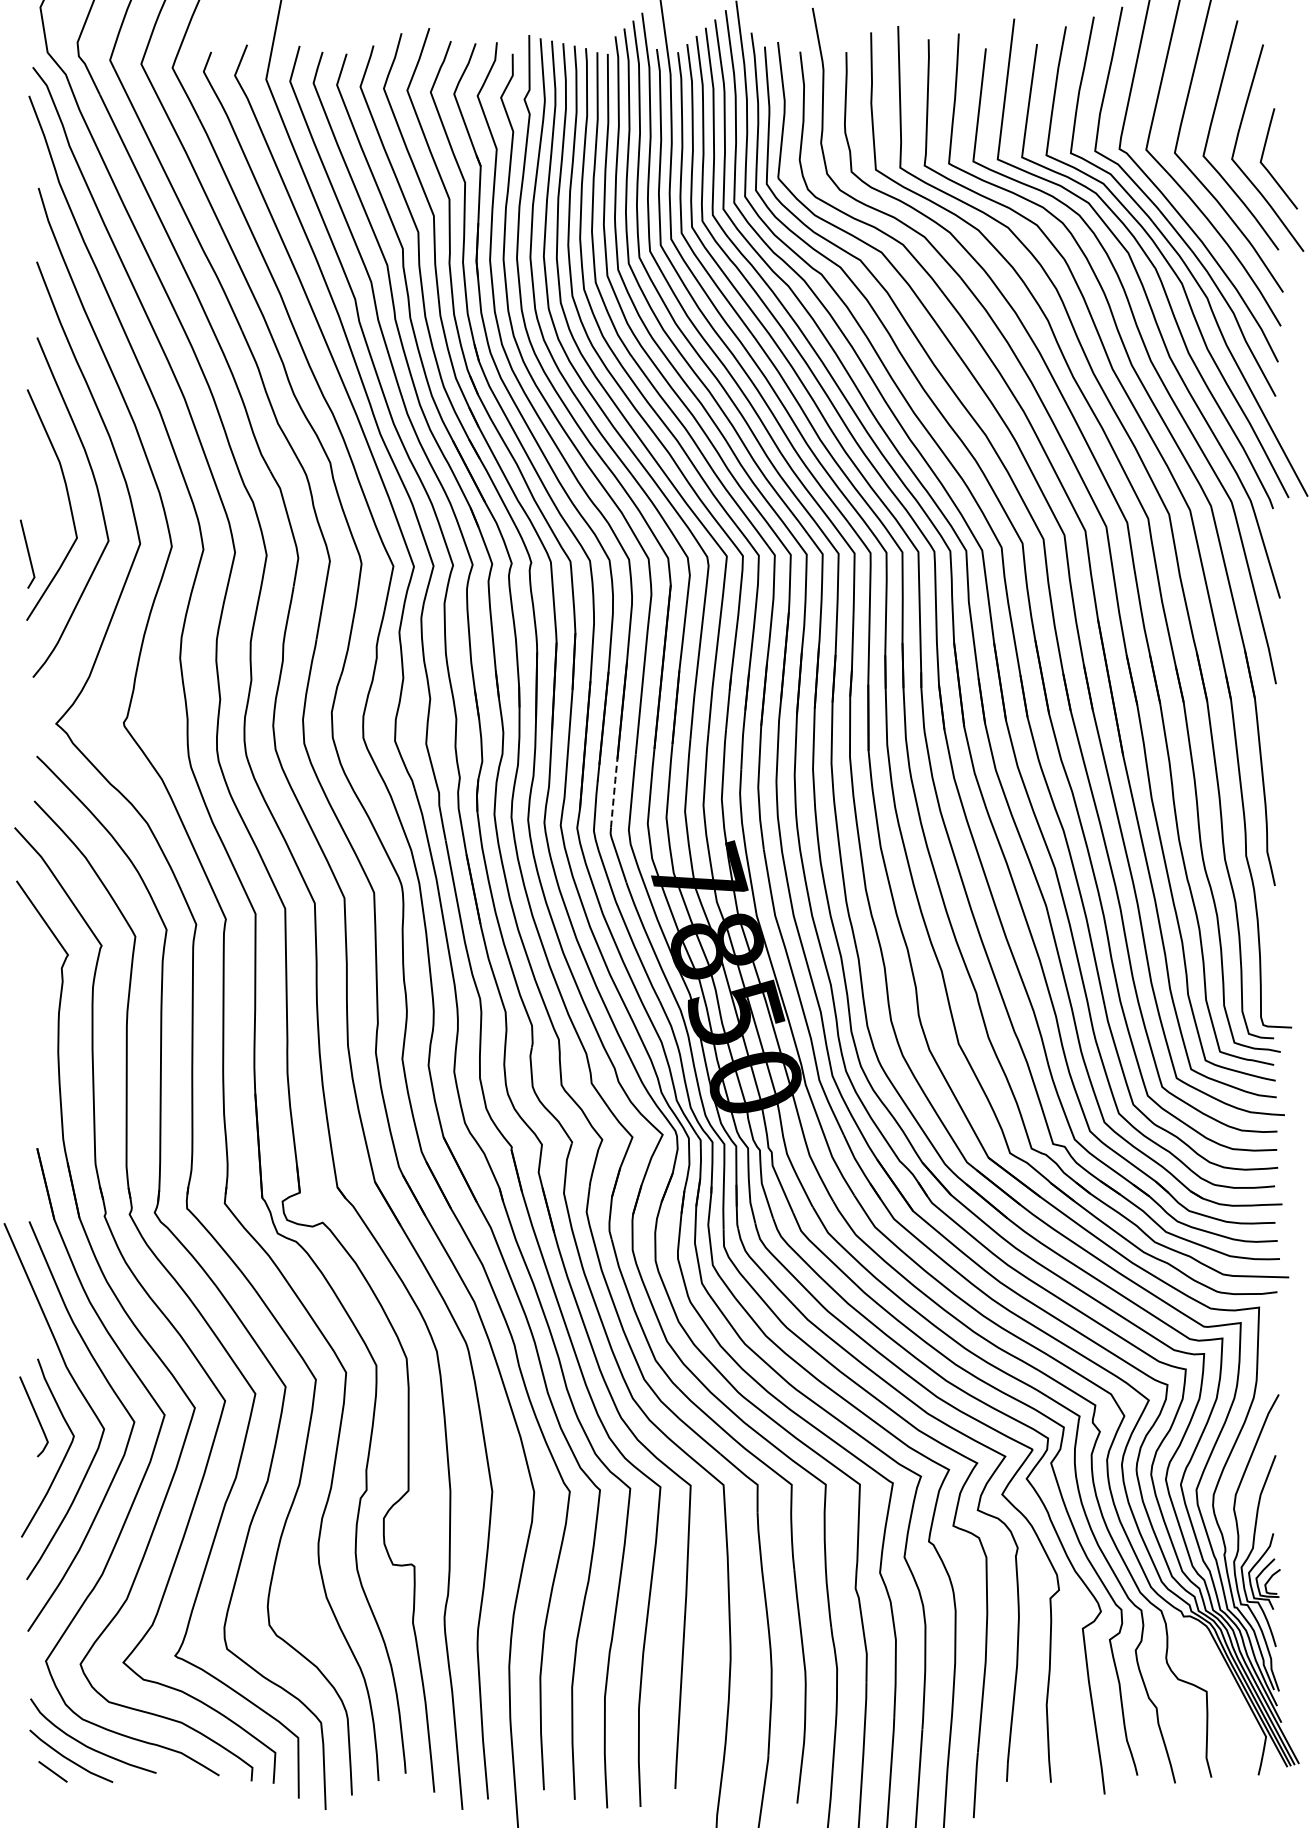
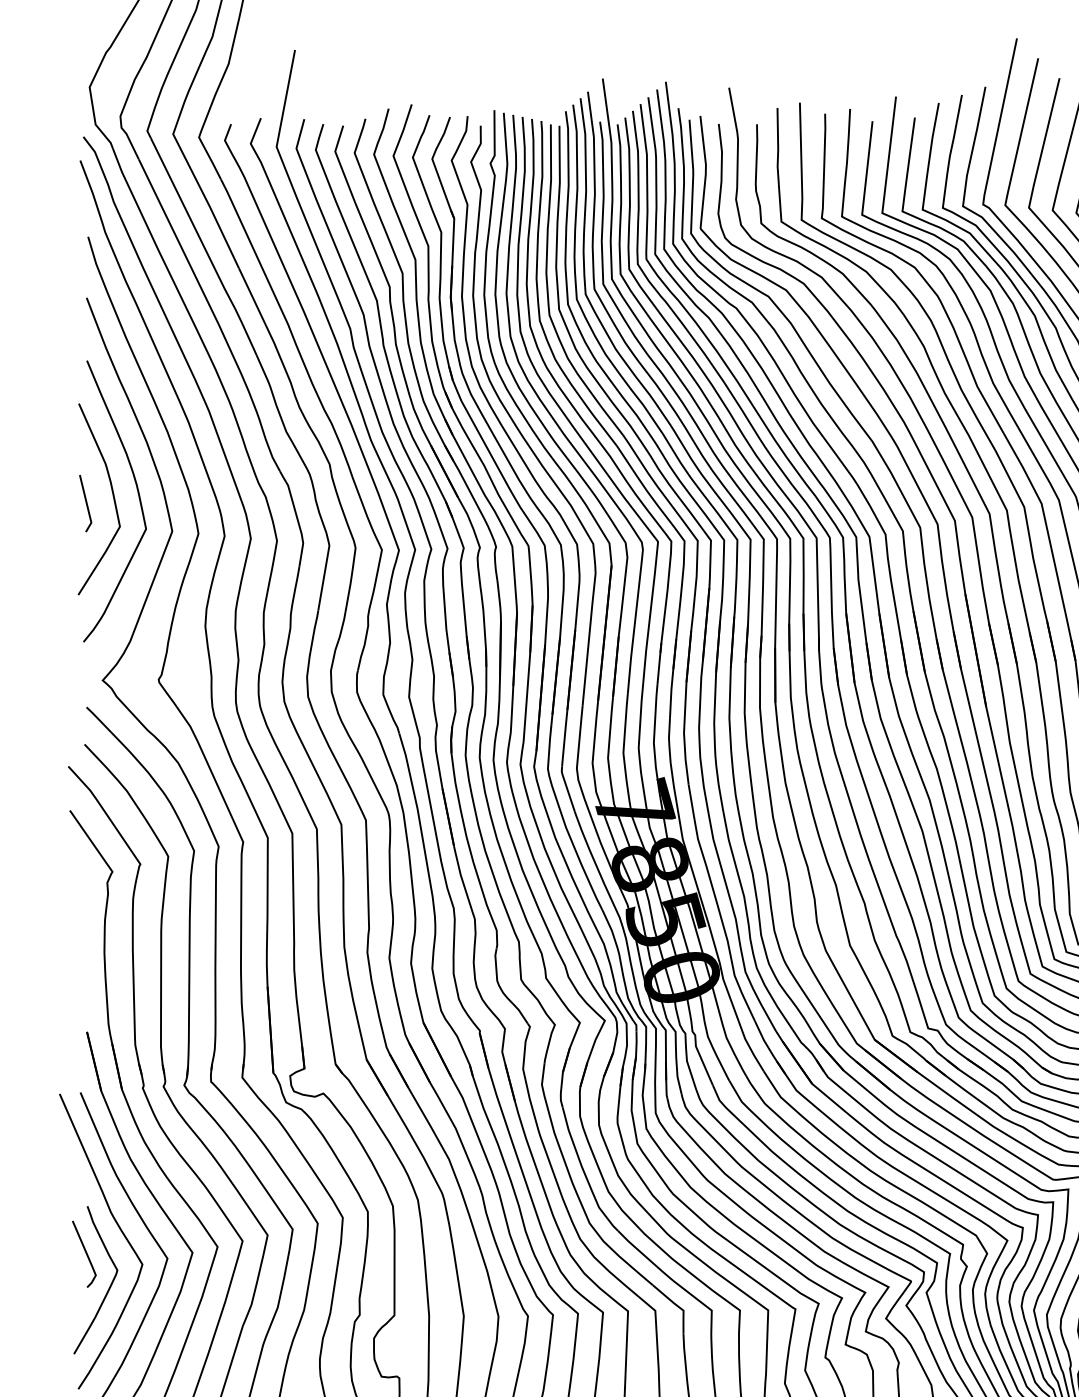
line: (27, 553) -> (85, 503), moved
line: (614, 793) -> (565, 738), dashed -> solid

